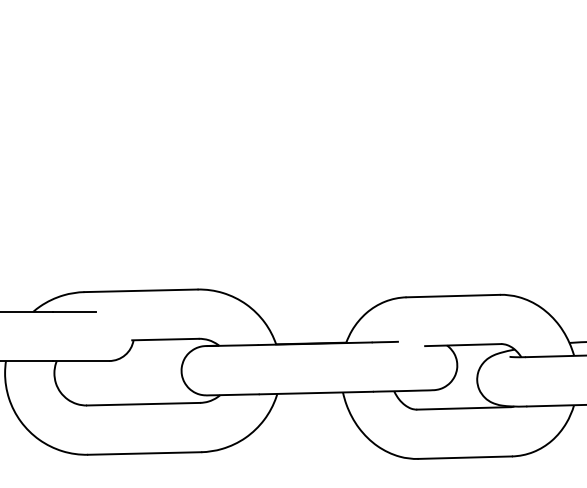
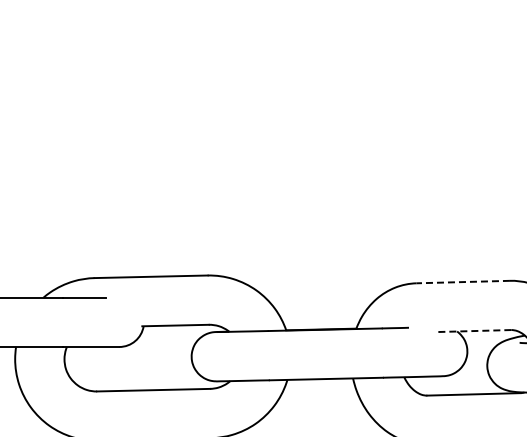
line: (453, 296) -> (463, 282), solid -> dashed
line: (462, 345) -> (472, 331), solid -> dashed

